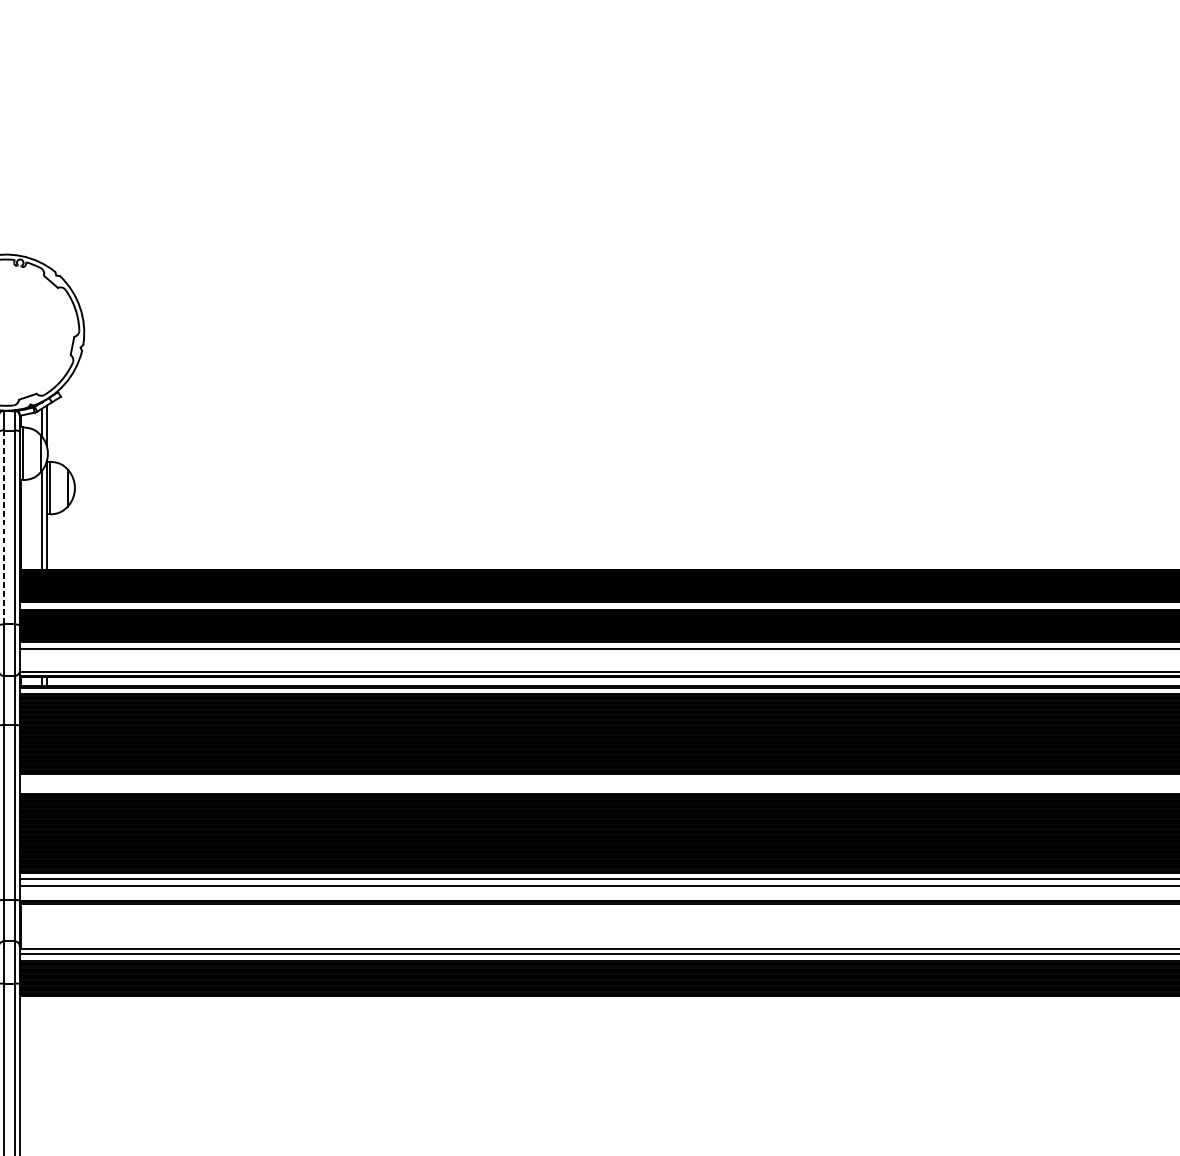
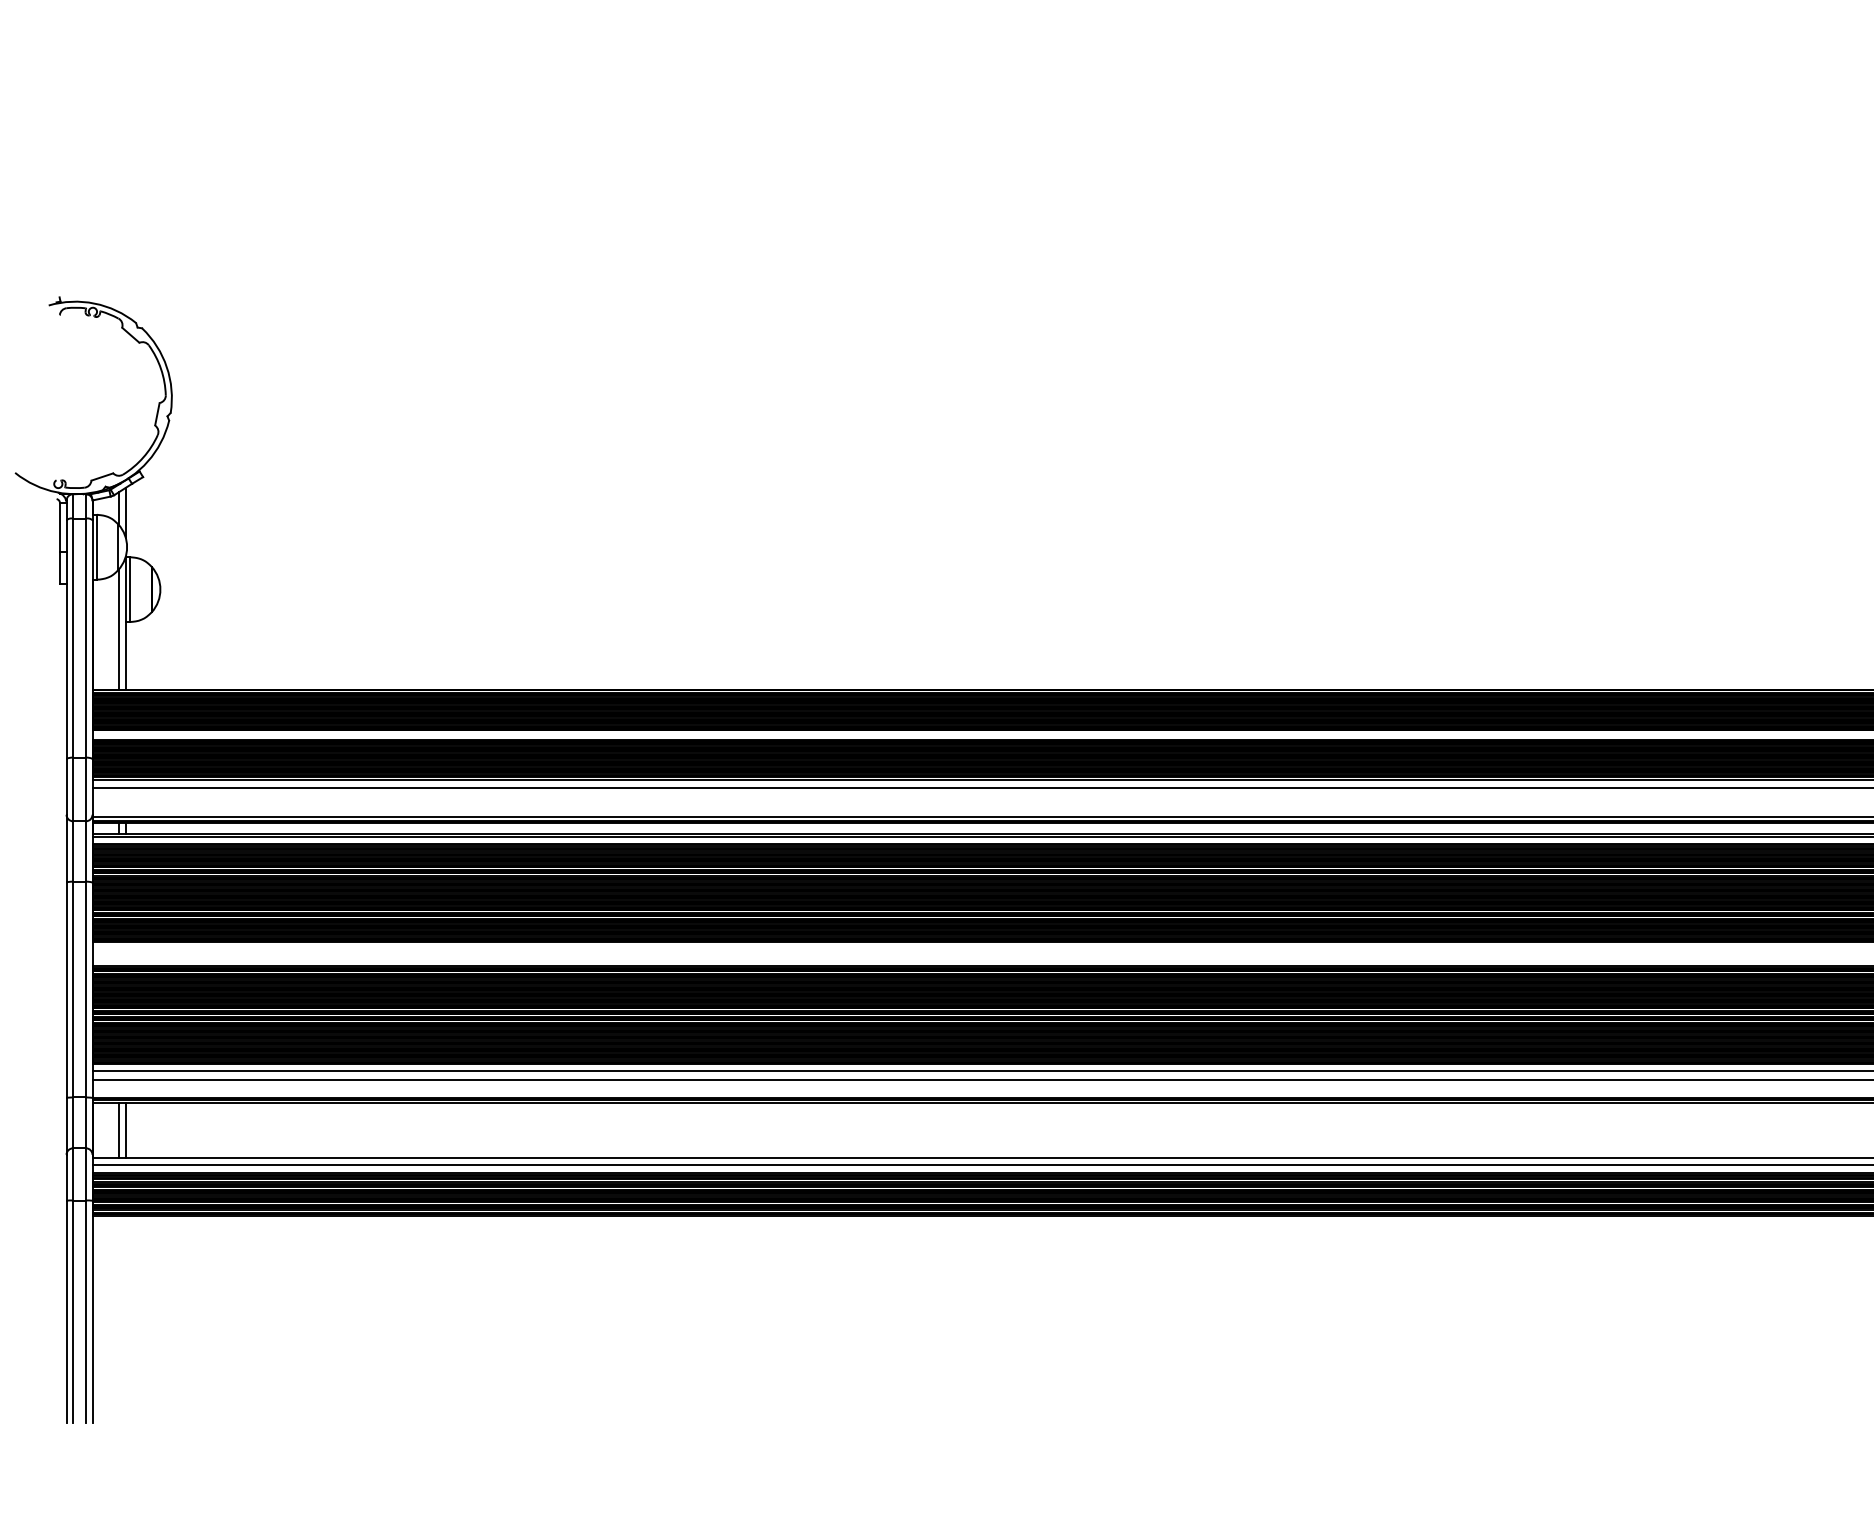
line: (4, 527) -> (73, 638), dashed -> solid
line: (41, 926) -> (119, 1130), added
line: (46, 926) -> (125, 1130), added

